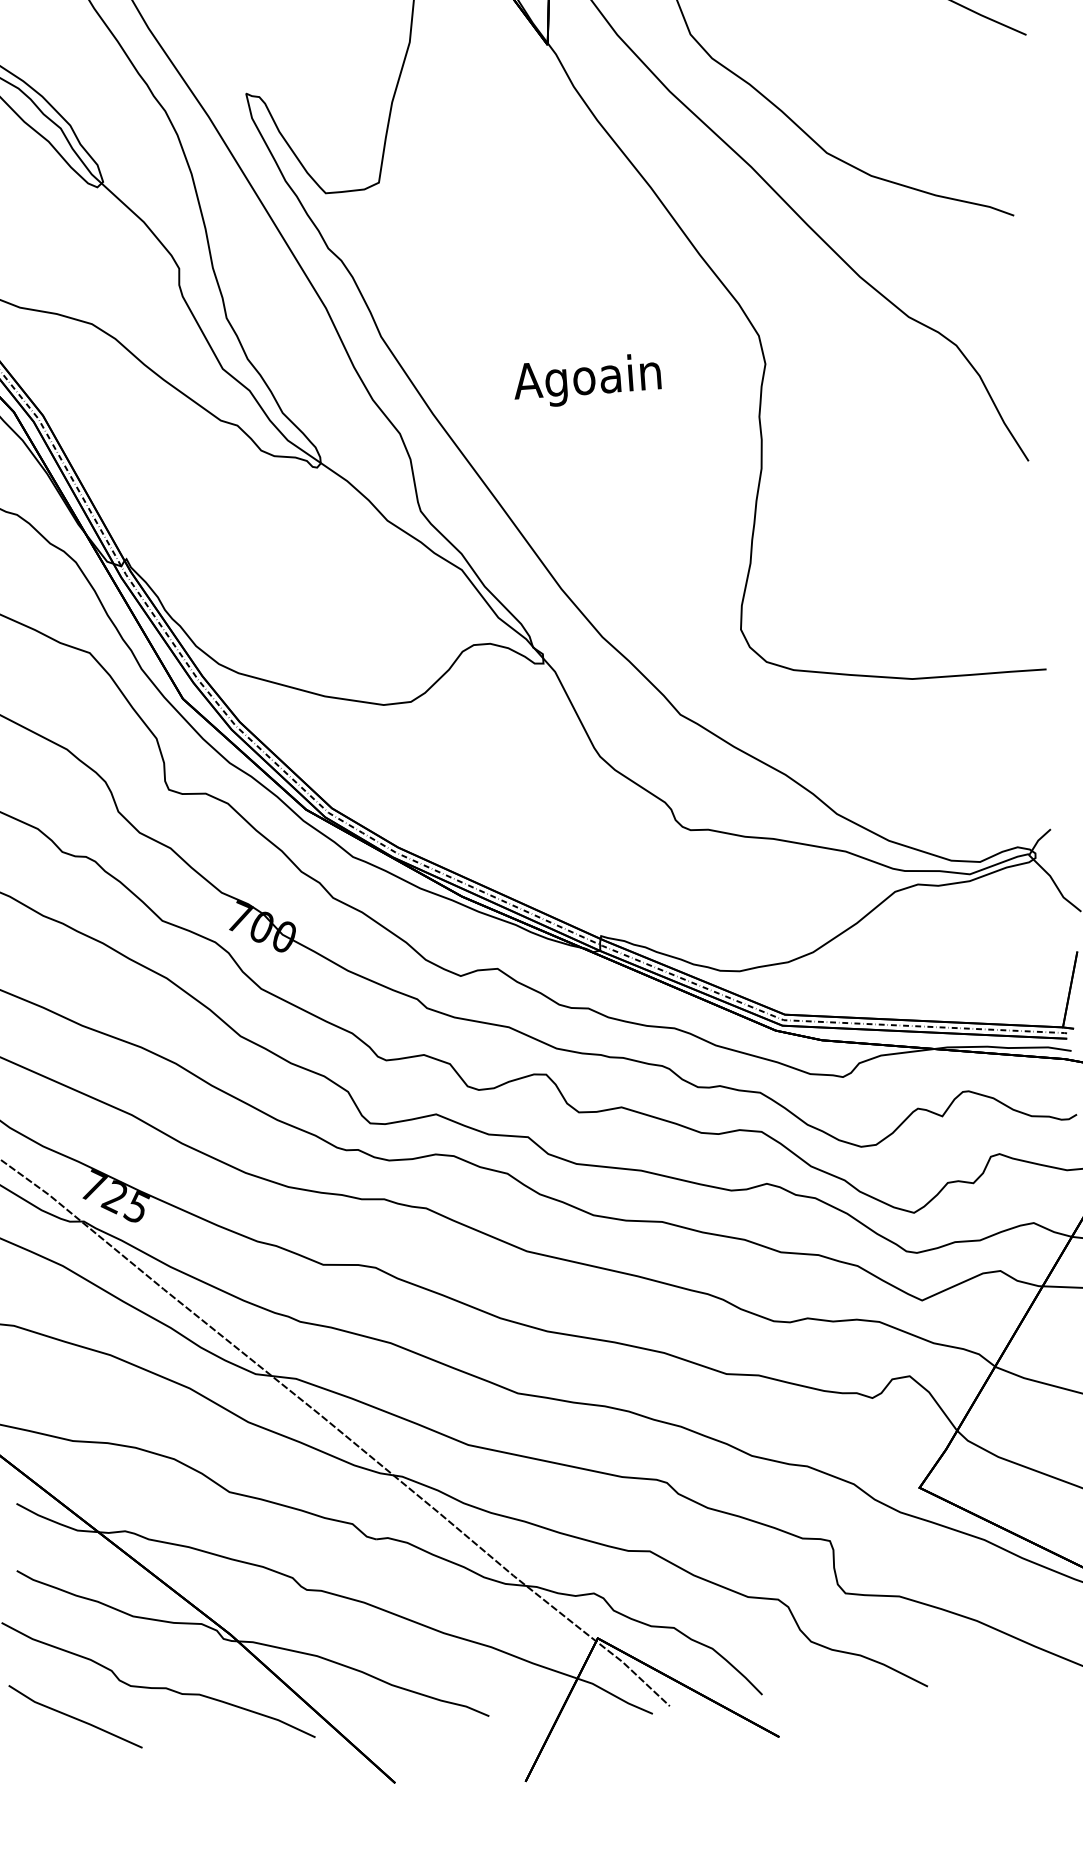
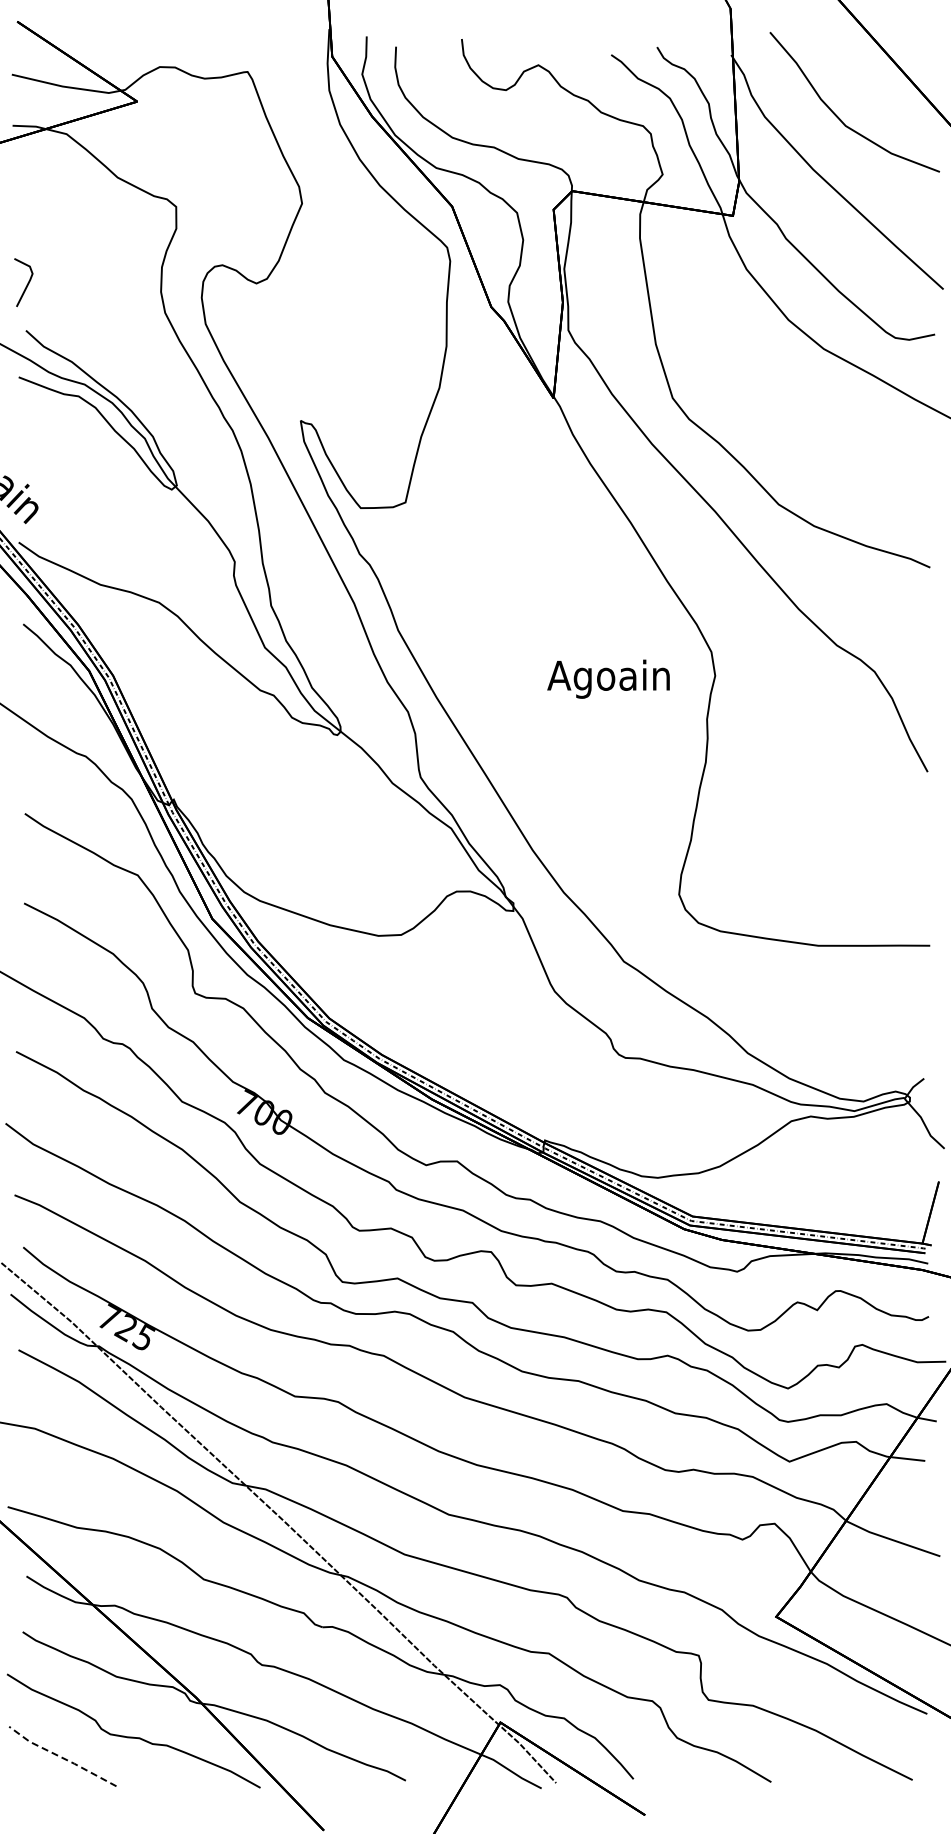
text: (587, 380) -> (608, 678), moved
line: (74, 1718) -> (61, 1757), solid -> dashed

